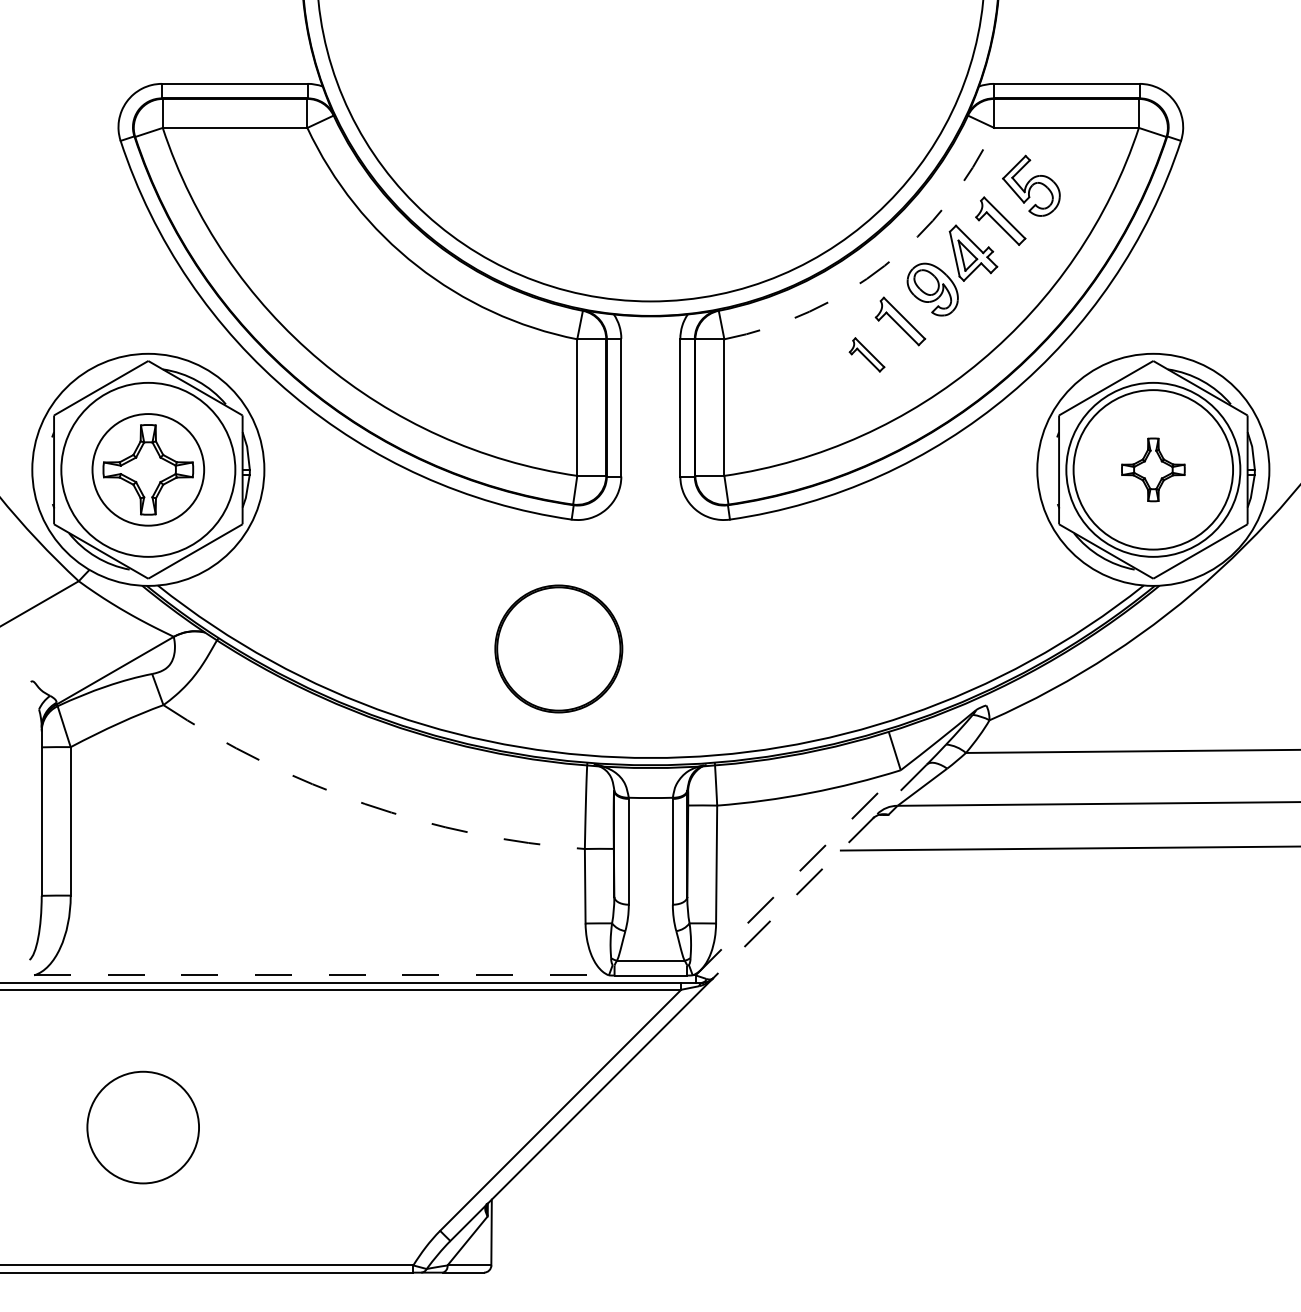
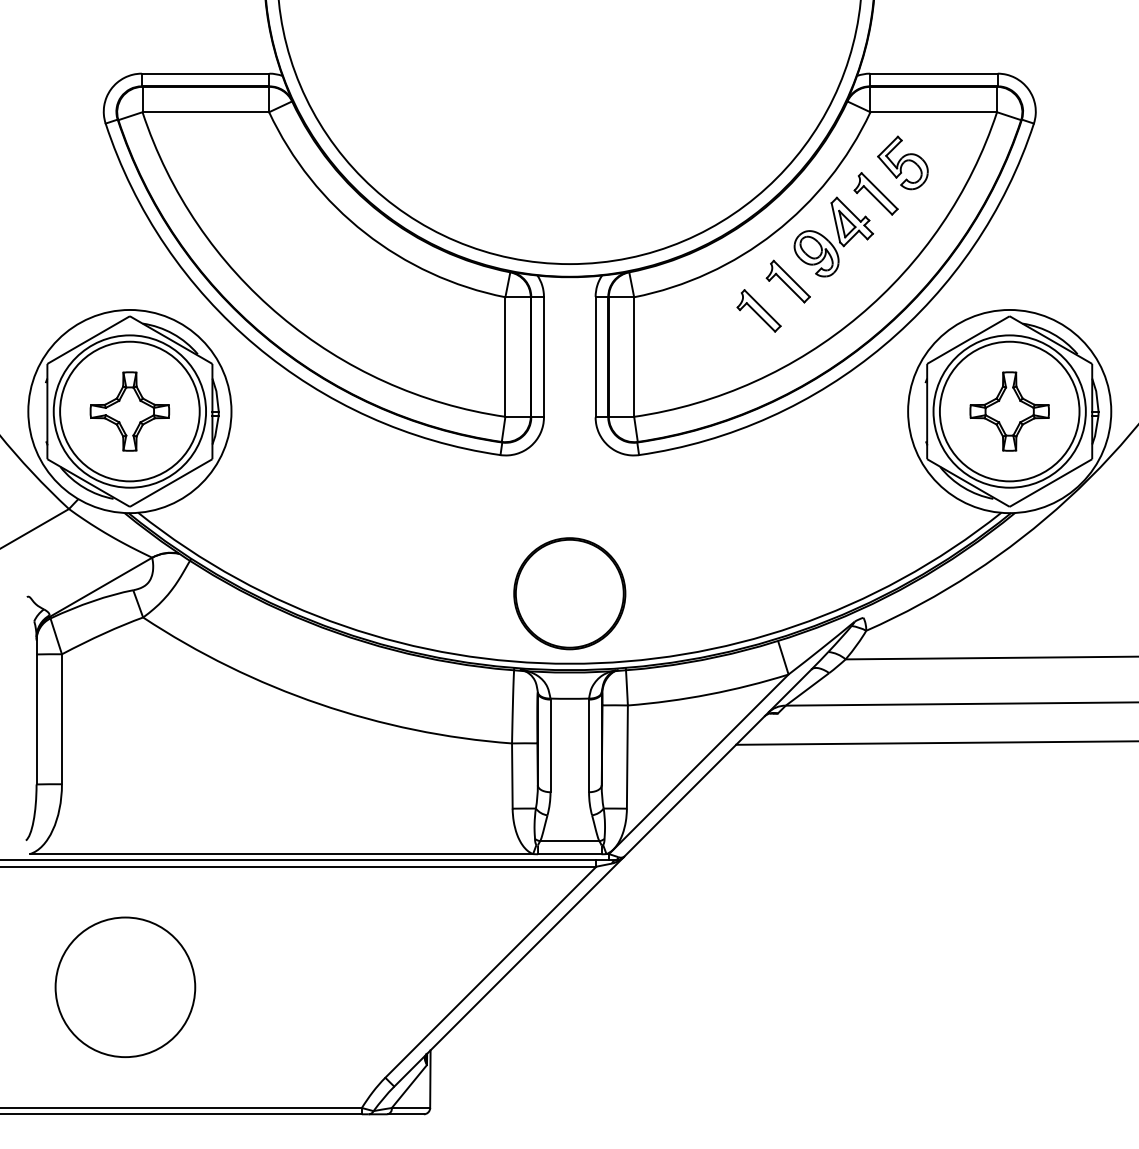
arc: (884, 265) -> (774, 232), dashed -> solid
part: (866, 354) -> (758, 310), size x1.43
circle: (148, 469) -> (130, 411), size x1.43
part: (1153, 469) -> (1009, 411), size x1.43
part: (558, 648) -> (569, 593), moved
arc: (364, 804) -> (319, 704), dashed -> solid
line: (819, 871) -> (717, 763), dashed -> solid
line: (798, 872) -> (699, 764), dashed -> solid
line: (322, 975) -> (282, 854), dashed -> solid
circle: (142, 1127) -> (124, 987), size x1.43

